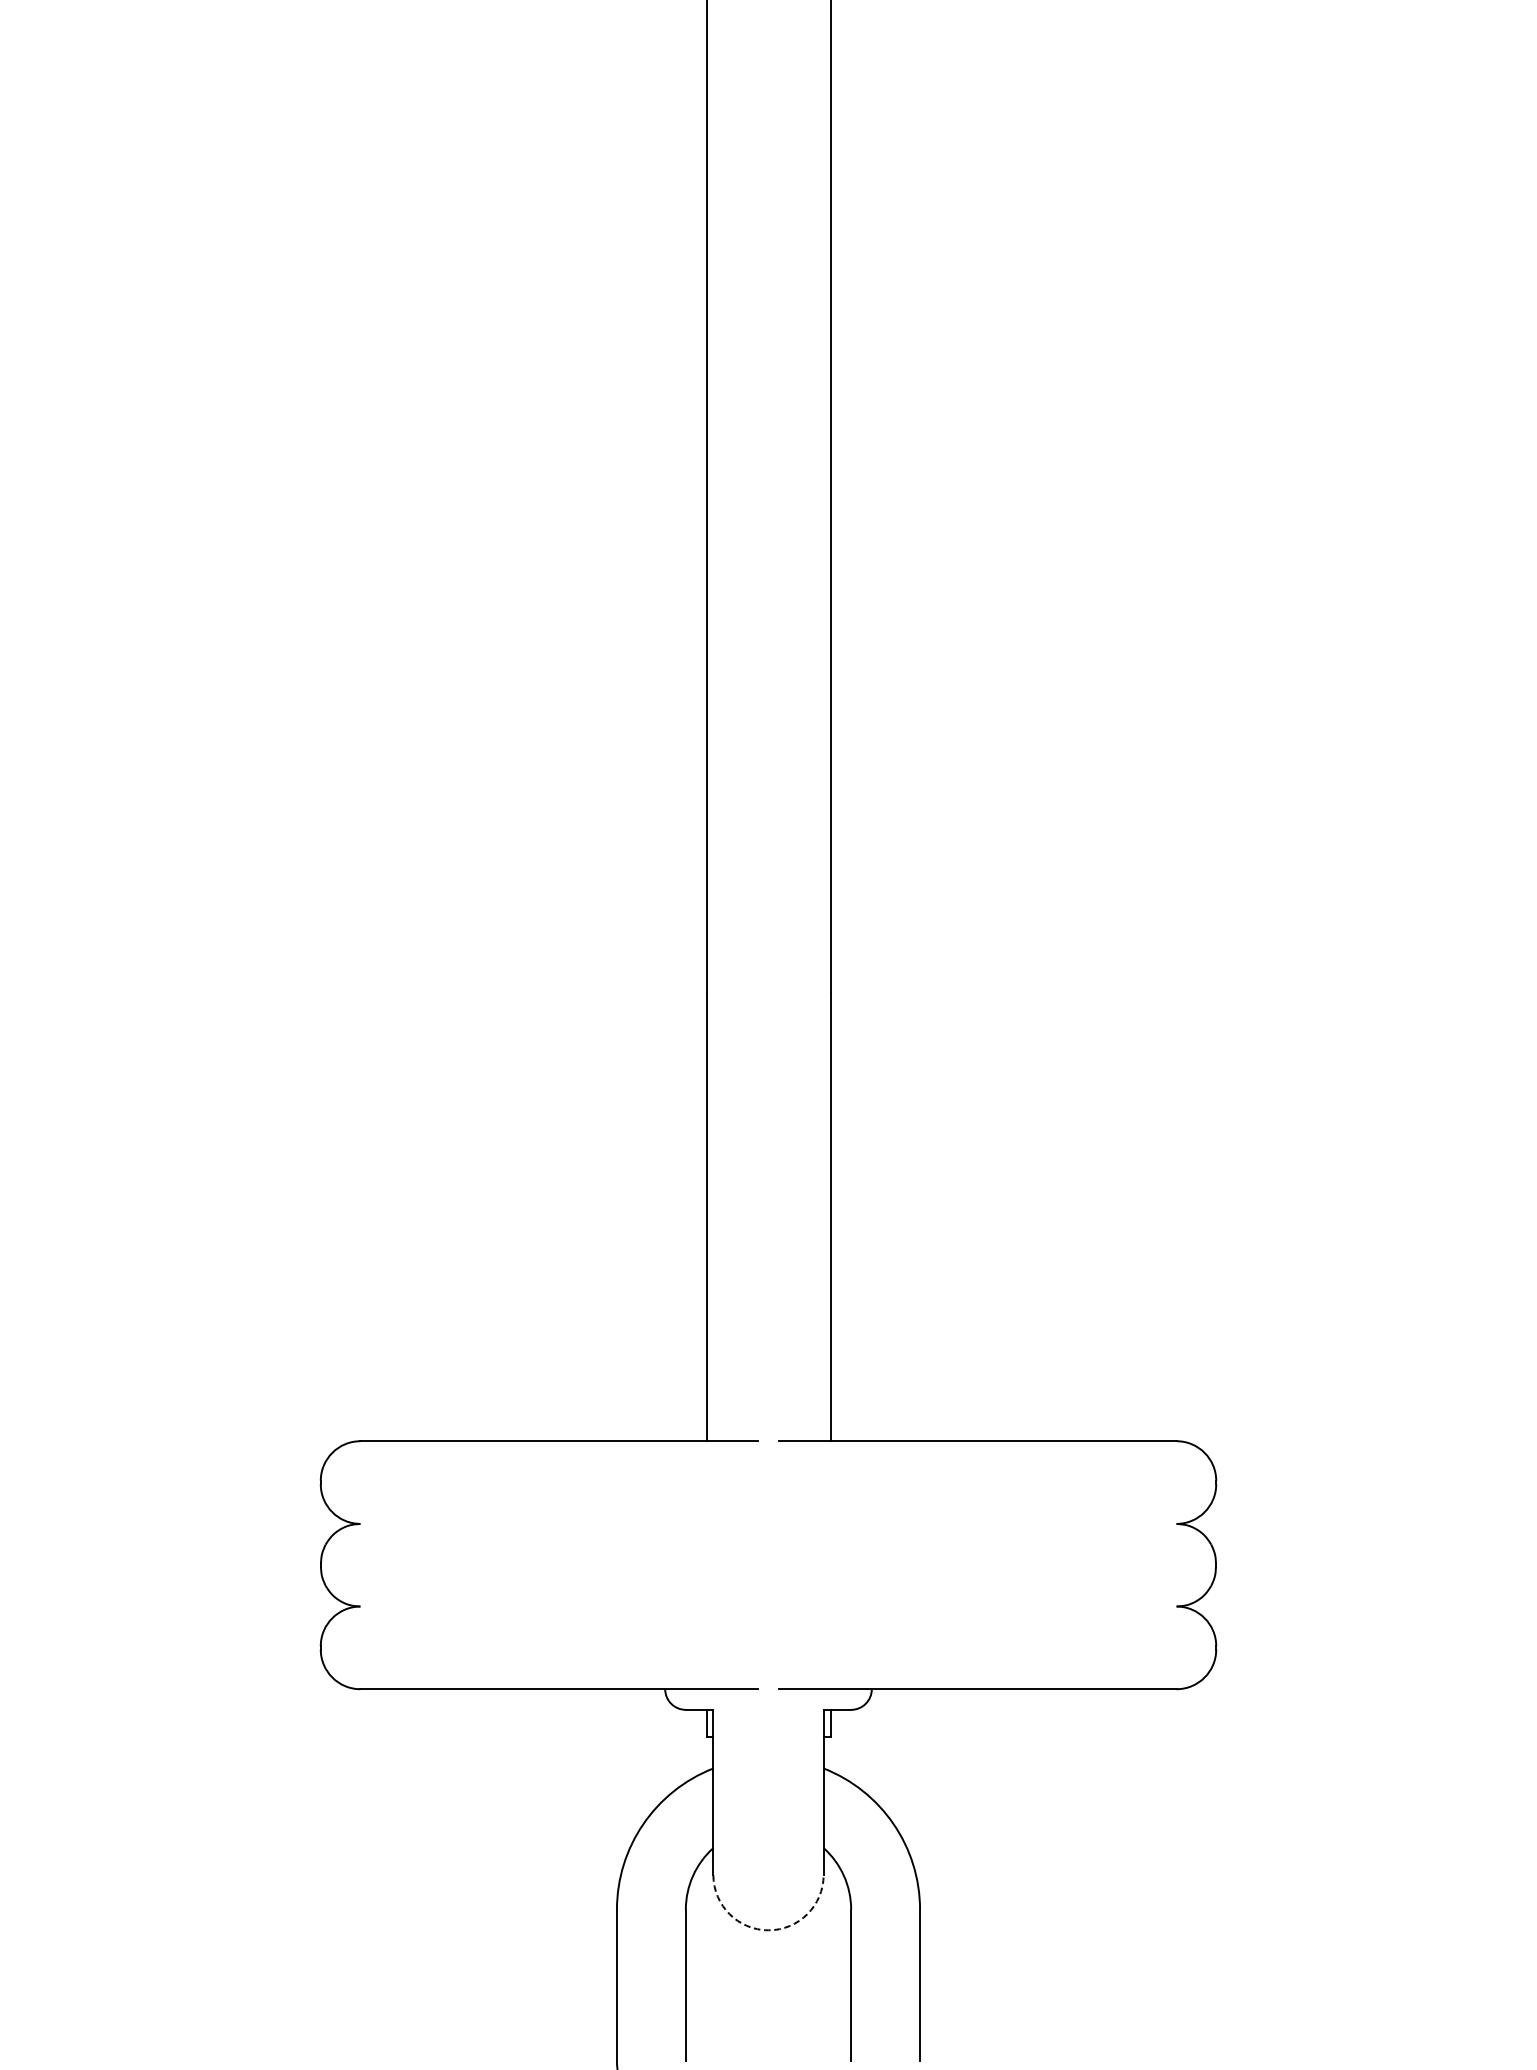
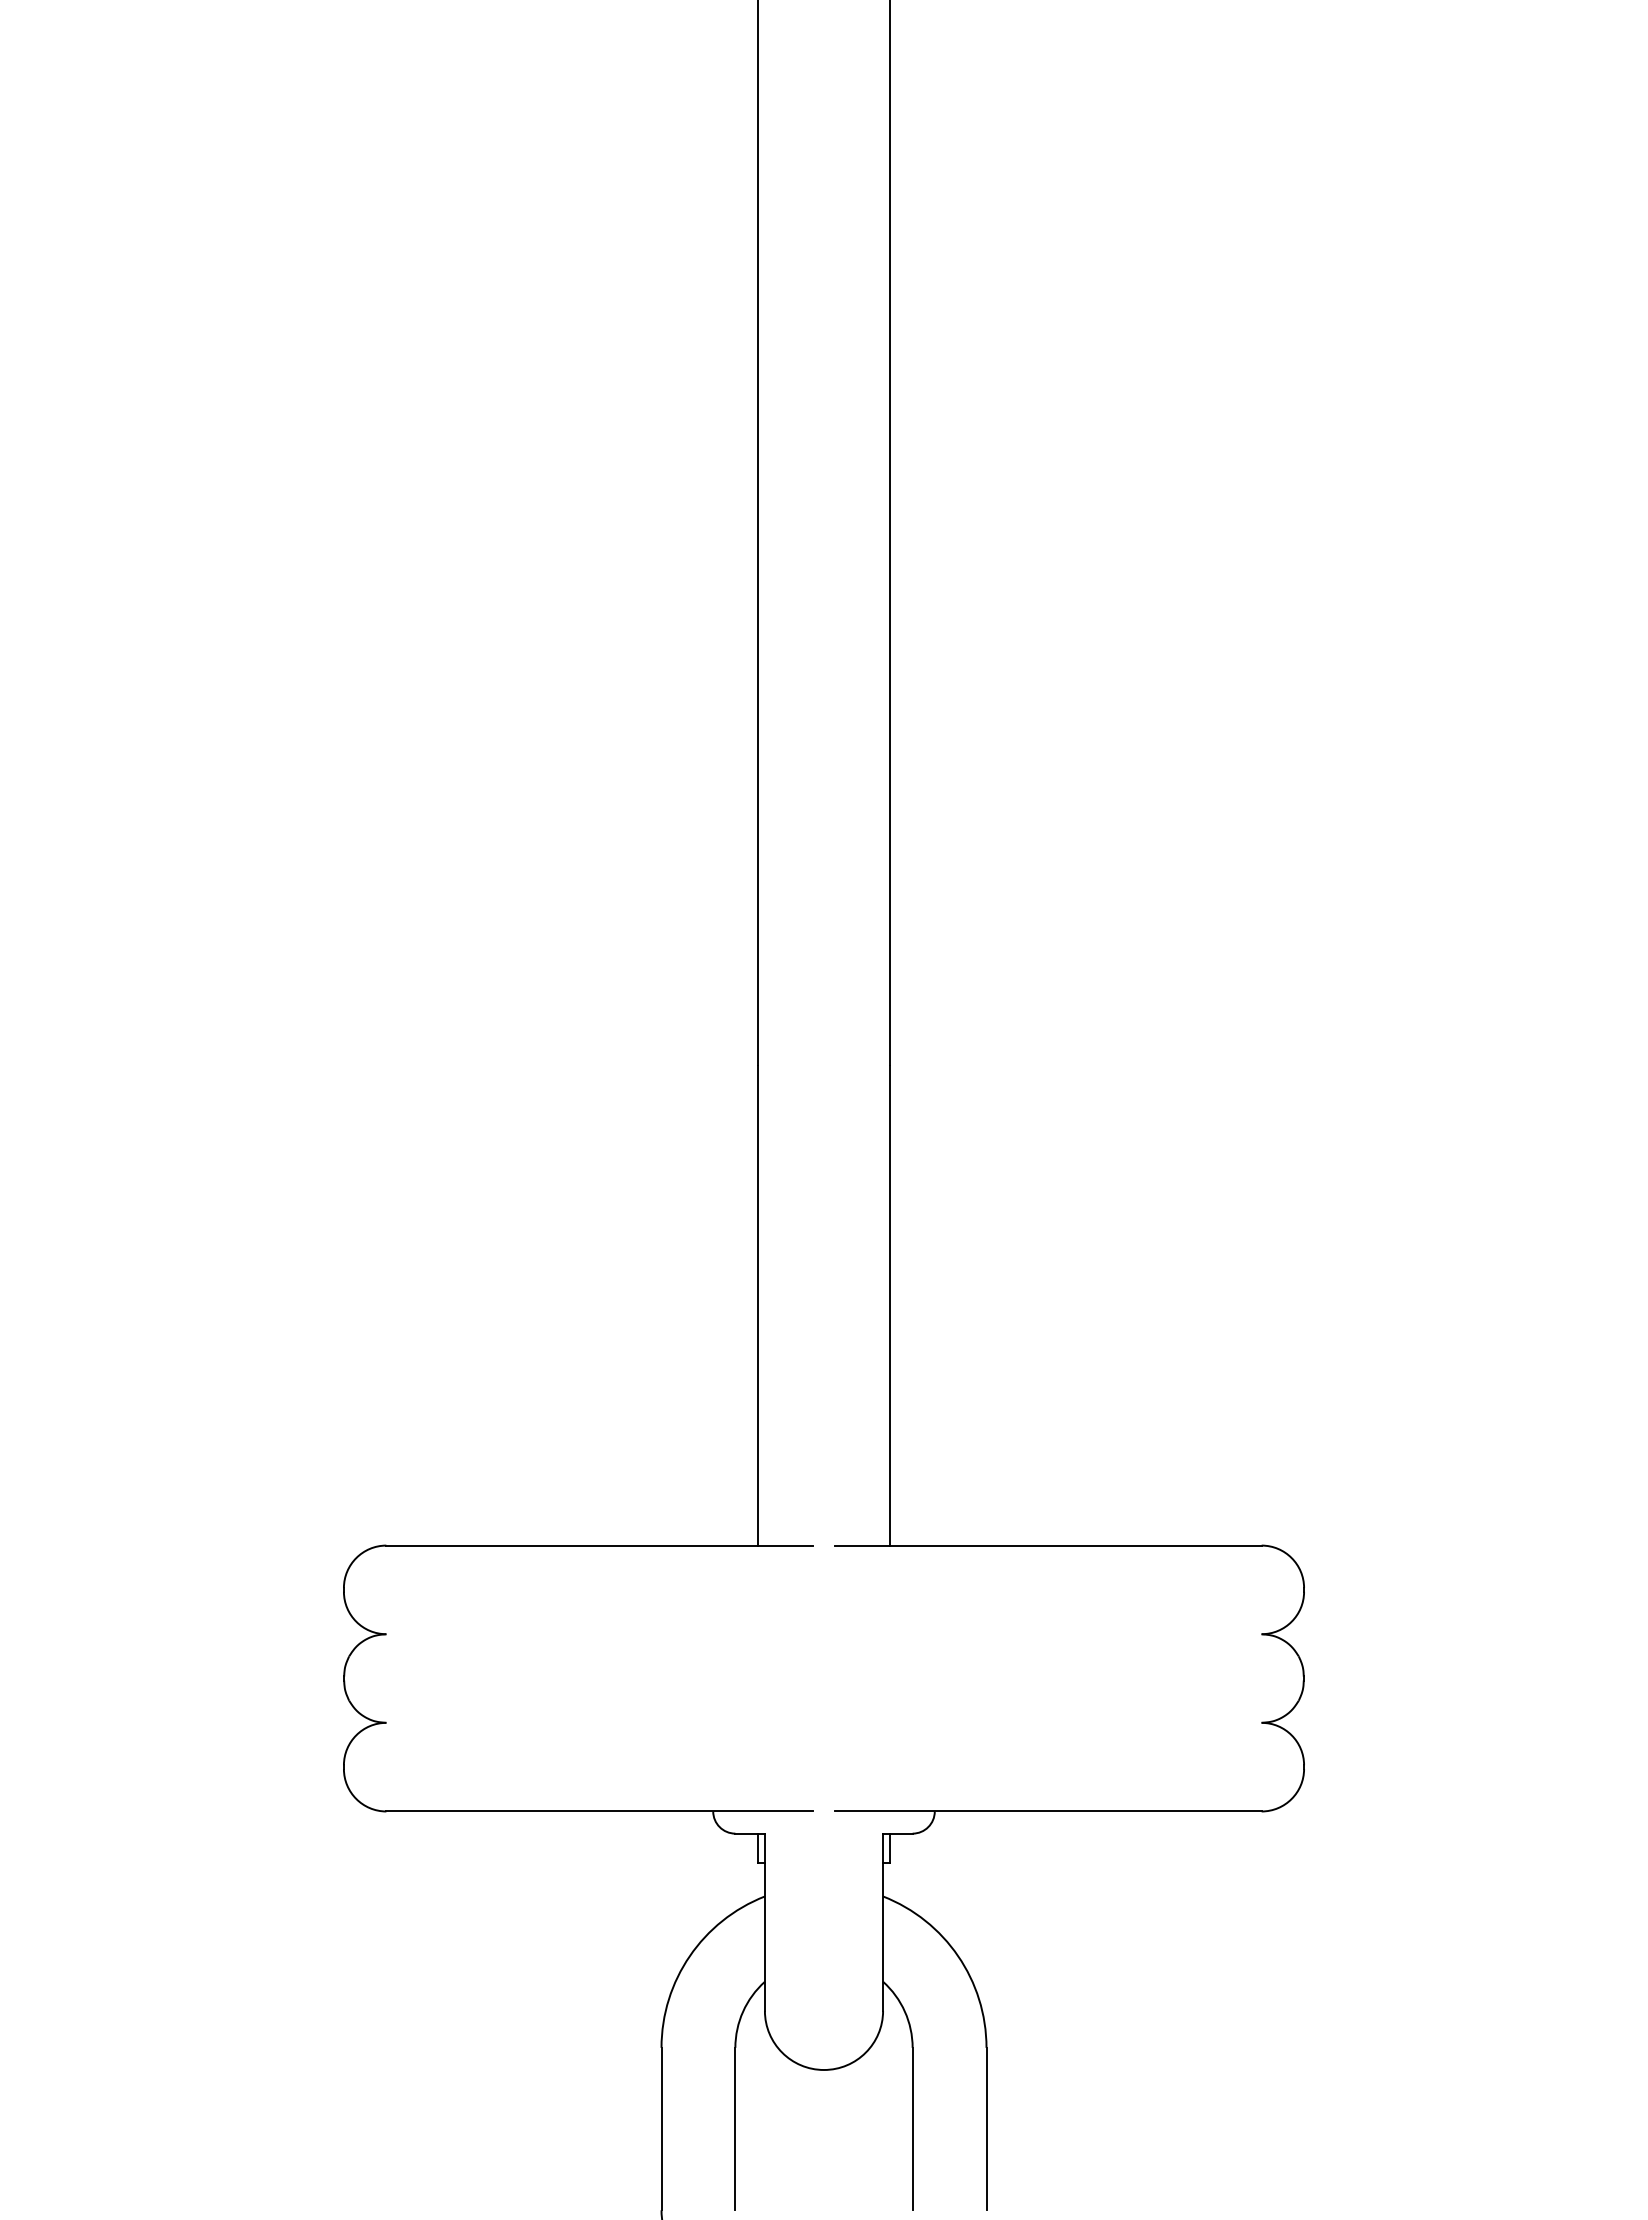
arc: (768, 1929) -> (824, 2069), dashed -> solid

